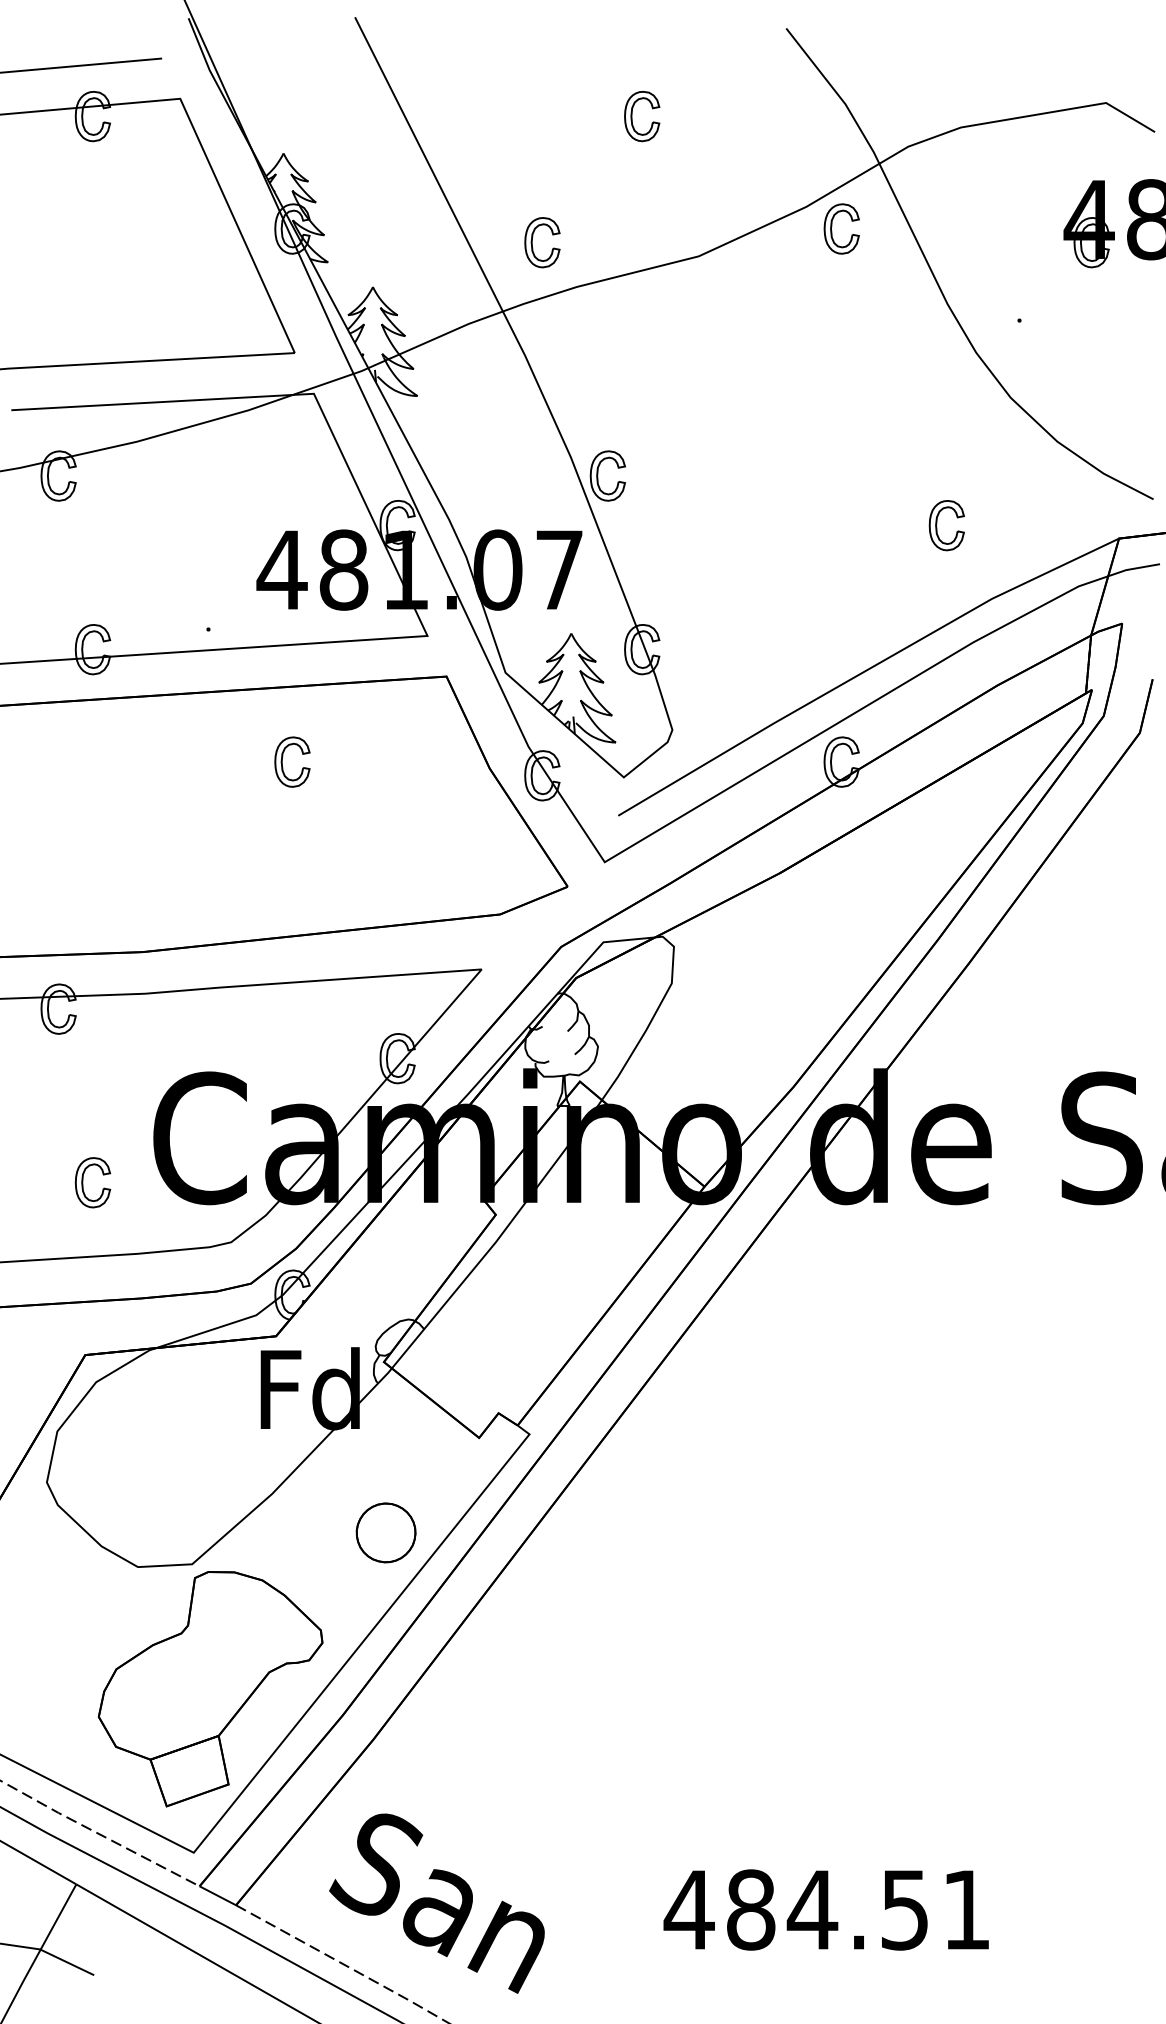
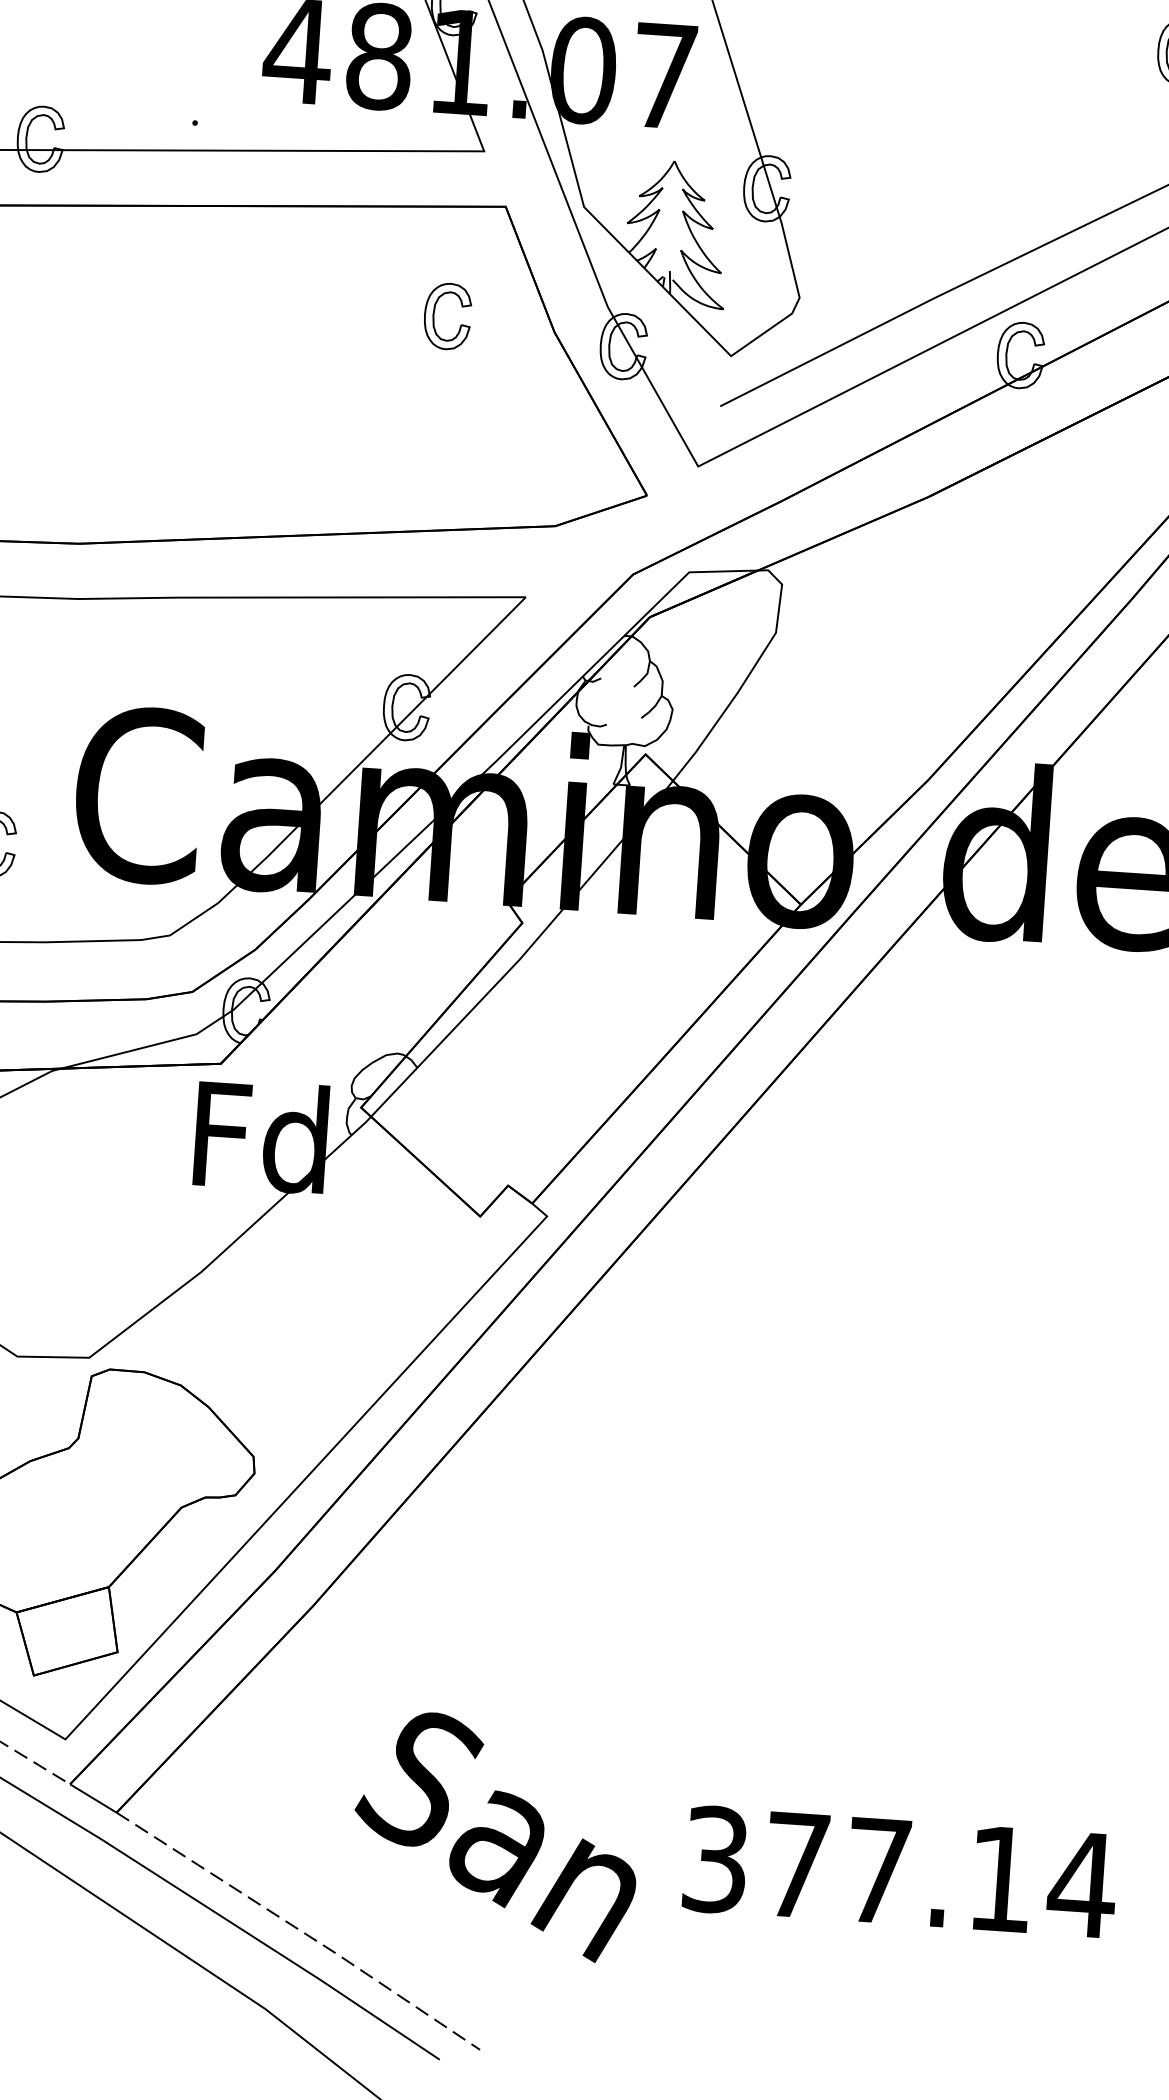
part: (282, 761) -> (434, 314), moved
part: (385, 1532) -> (347, 1333), removed
text: (436, 1903) -> (495, 1836), moved
text: (827, 1909) -> (898, 1871), 484.51 -> 377.14

